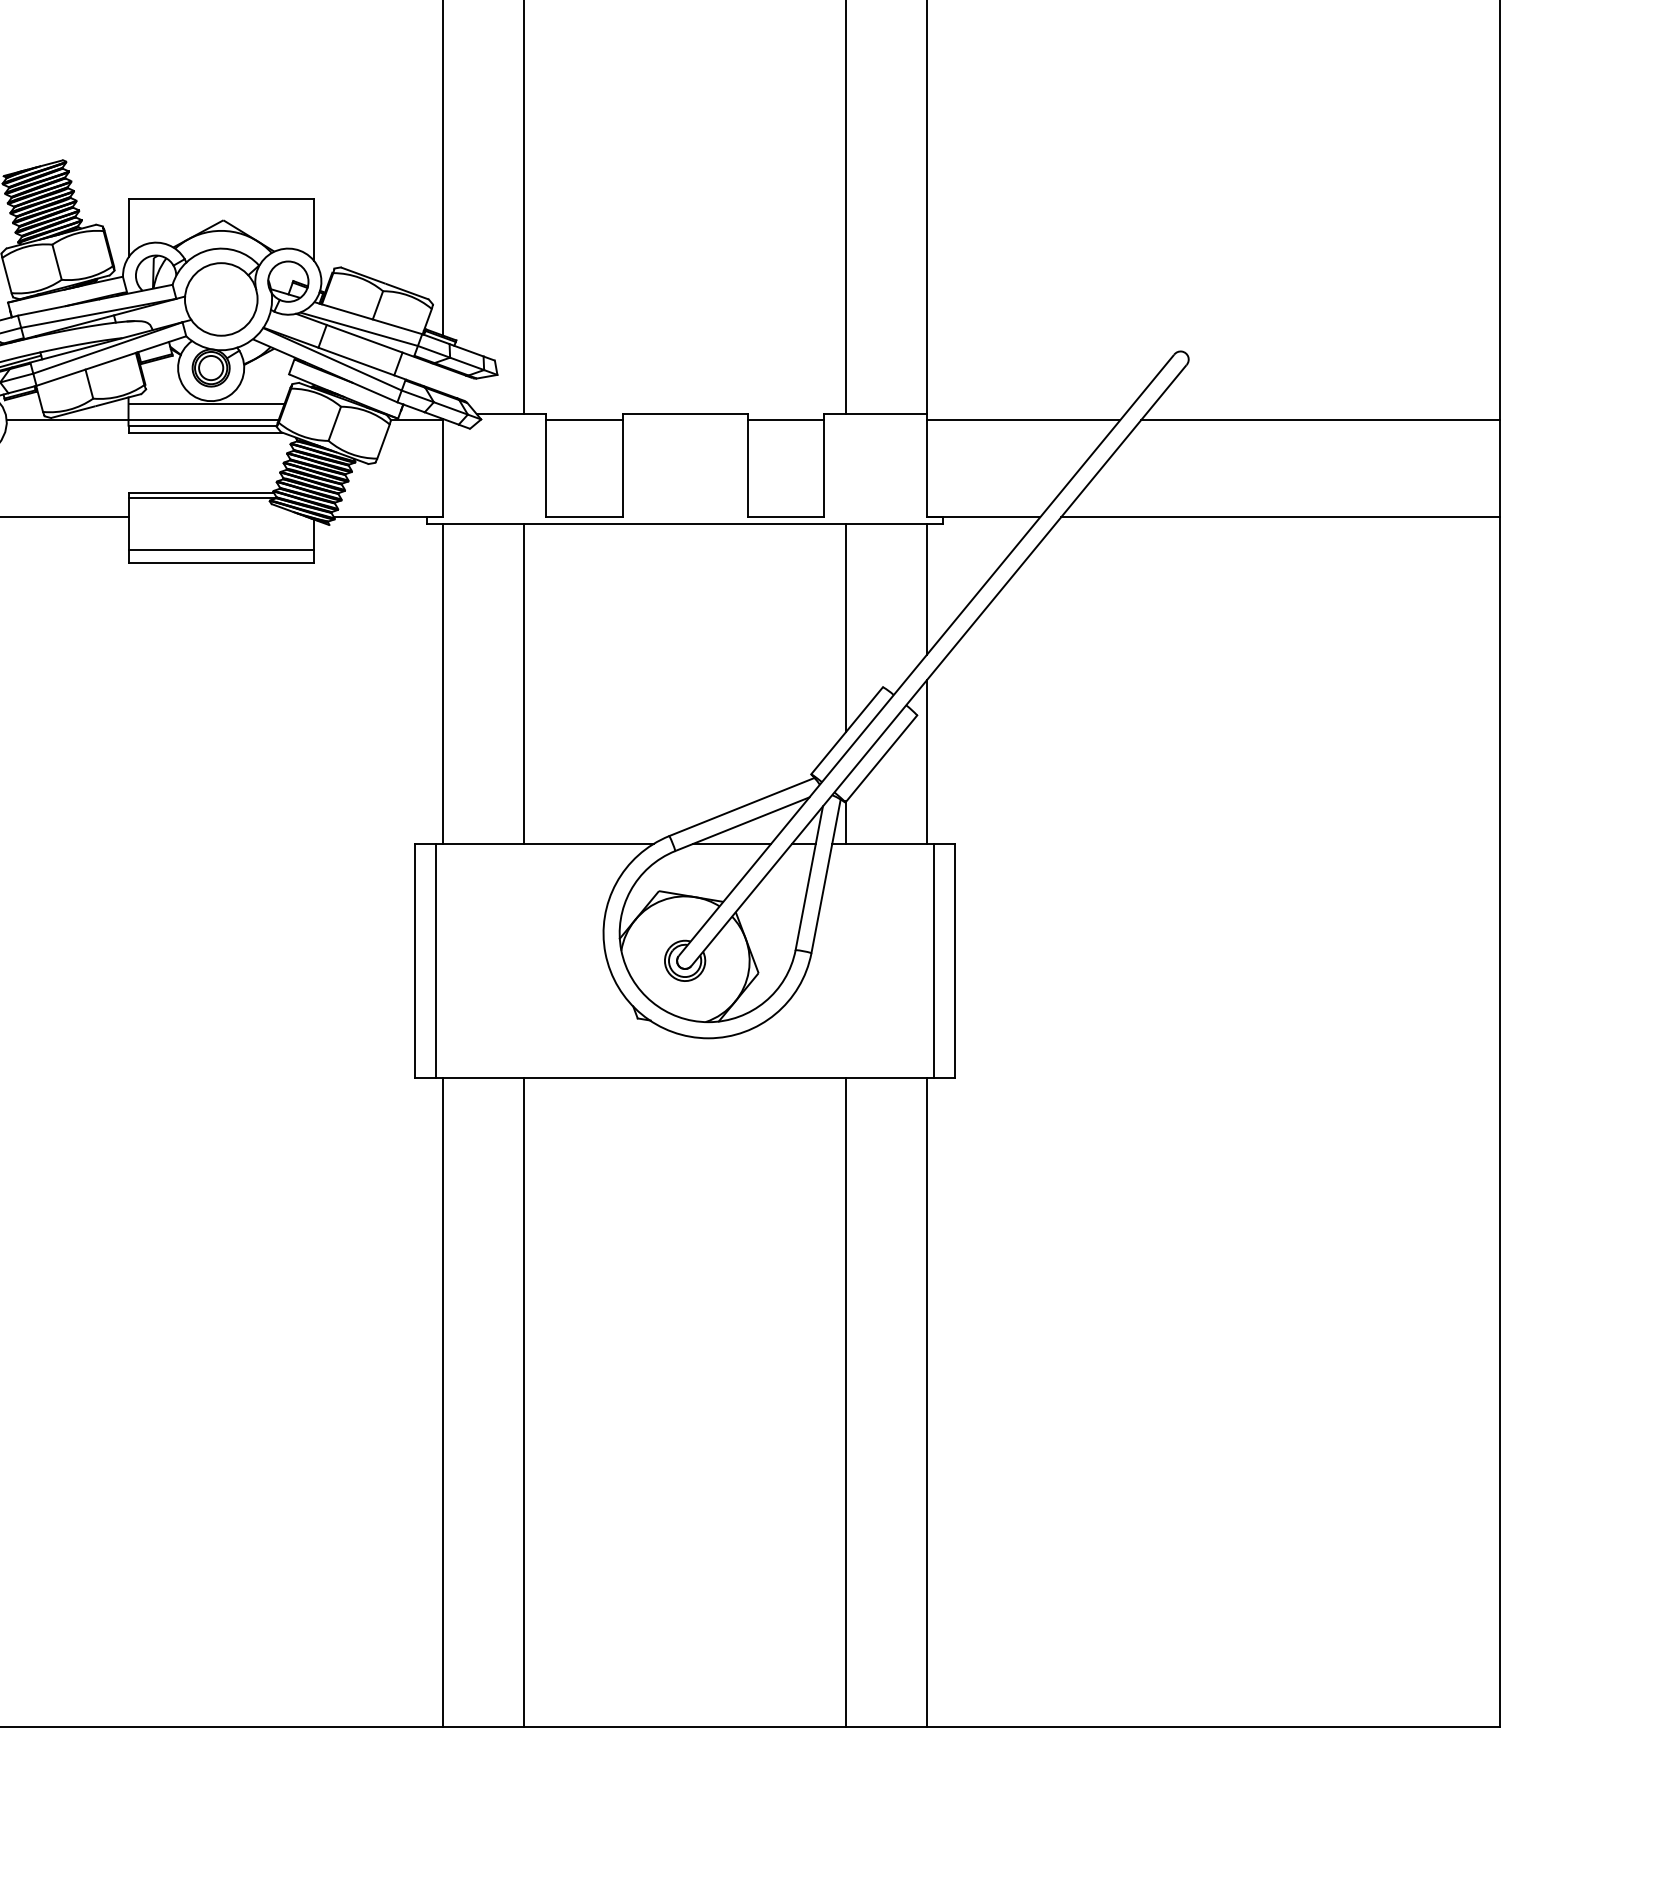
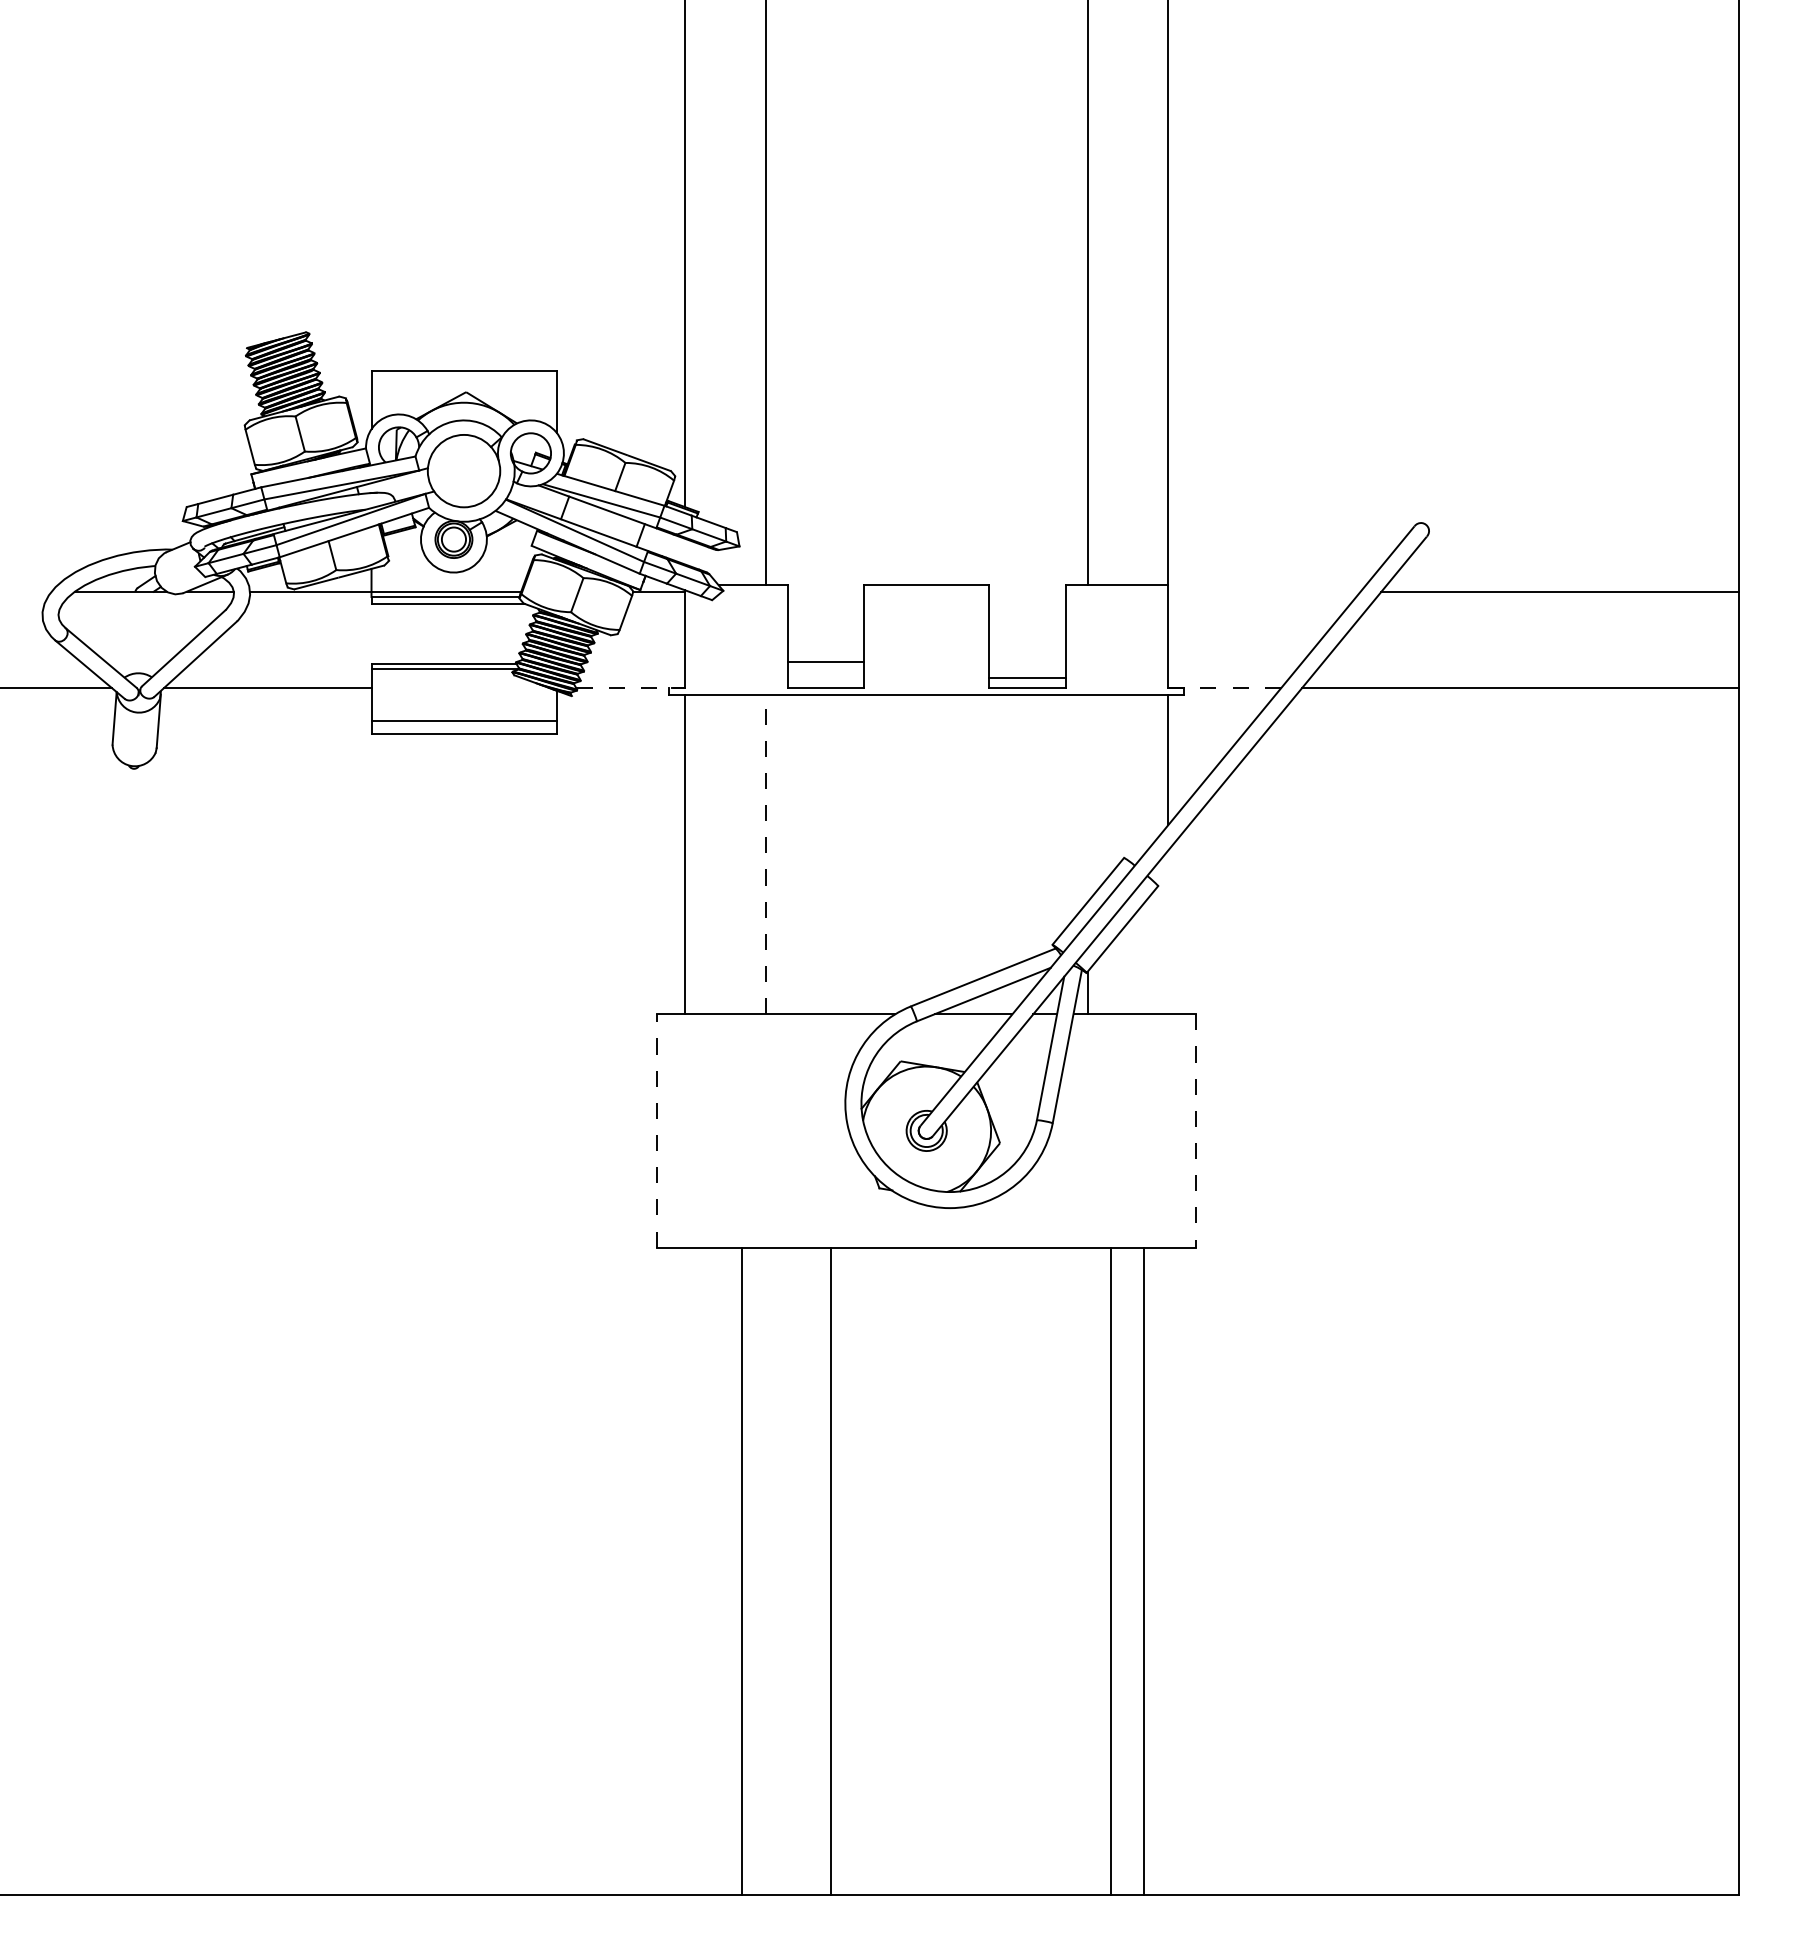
line: (206, 404) -> (449, 575), removed
line: (583, 420) -> (825, 661), moved
line: (786, 420) -> (1027, 677), moved
line: (1023, 420) -> (1264, 591), removed
line: (389, 517) -> (631, 688), solid -> dashed
line: (984, 517) -> (1225, 688), solid -> dashed
line: (846, 627) -> (1087, 798), removed
line: (523, 683) -> (765, 854), solid -> dashed
line: (927, 761) -> (1168, 932), removed
line: (415, 960) -> (657, 1130), solid -> dashed
line: (436, 960) -> (678, 1130), removed
line: (934, 960) -> (1175, 1130), removed
line: (955, 960) -> (1196, 1130), solid -> dashed
line: (443, 1402) -> (742, 1571), moved
line: (523, 1402) -> (830, 1571), moved
line: (846, 1402) -> (1143, 1571), moved
line: (927, 1402) -> (1111, 1571), moved

